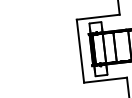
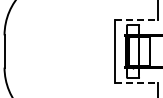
line: (98, 16) -> (136, 19), solid -> dashed
line: (105, 80) -> (136, 83), solid -> dashed

